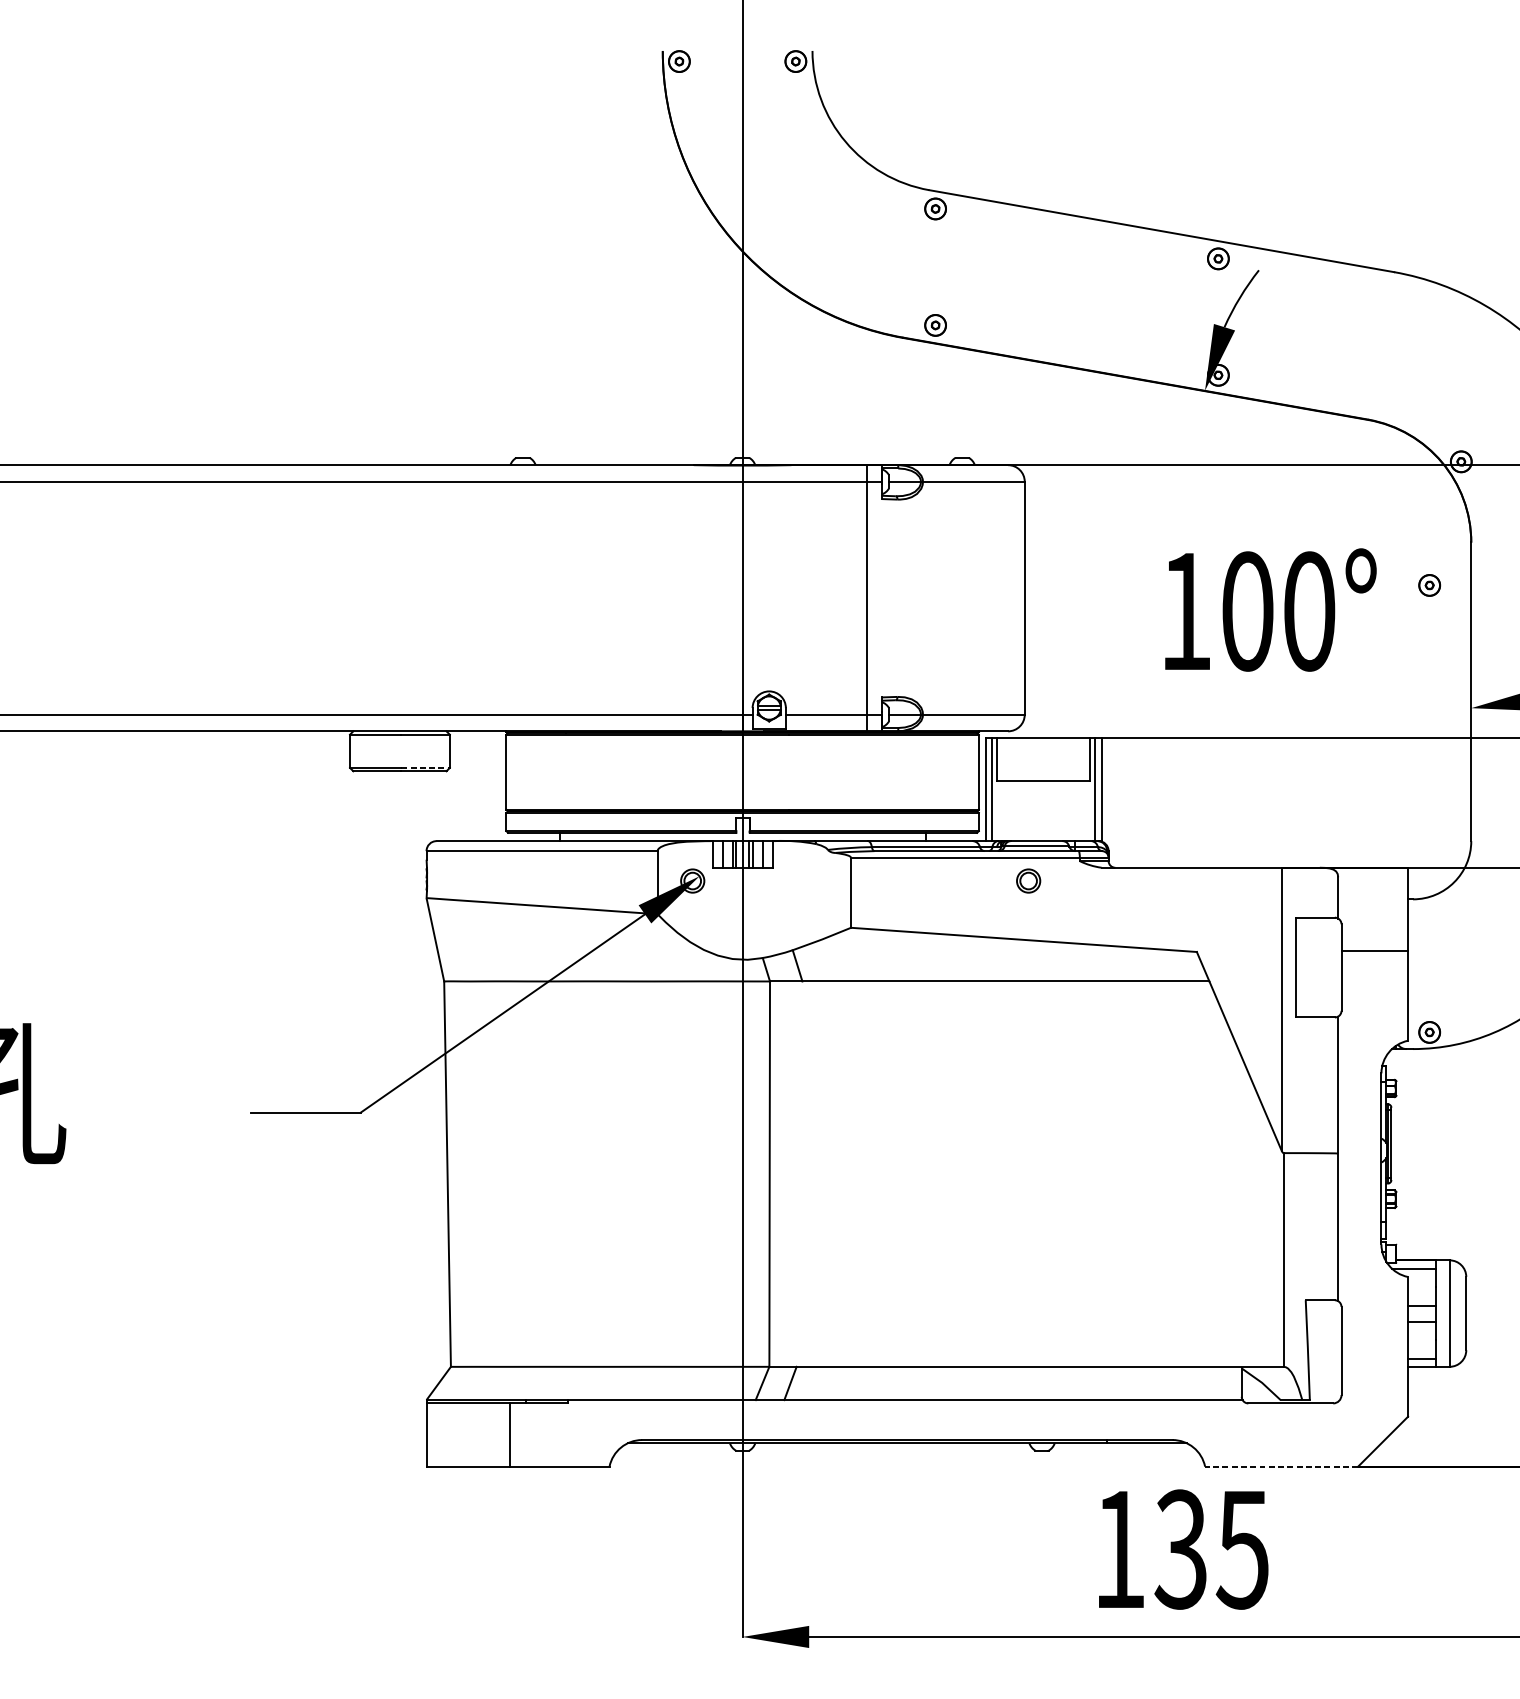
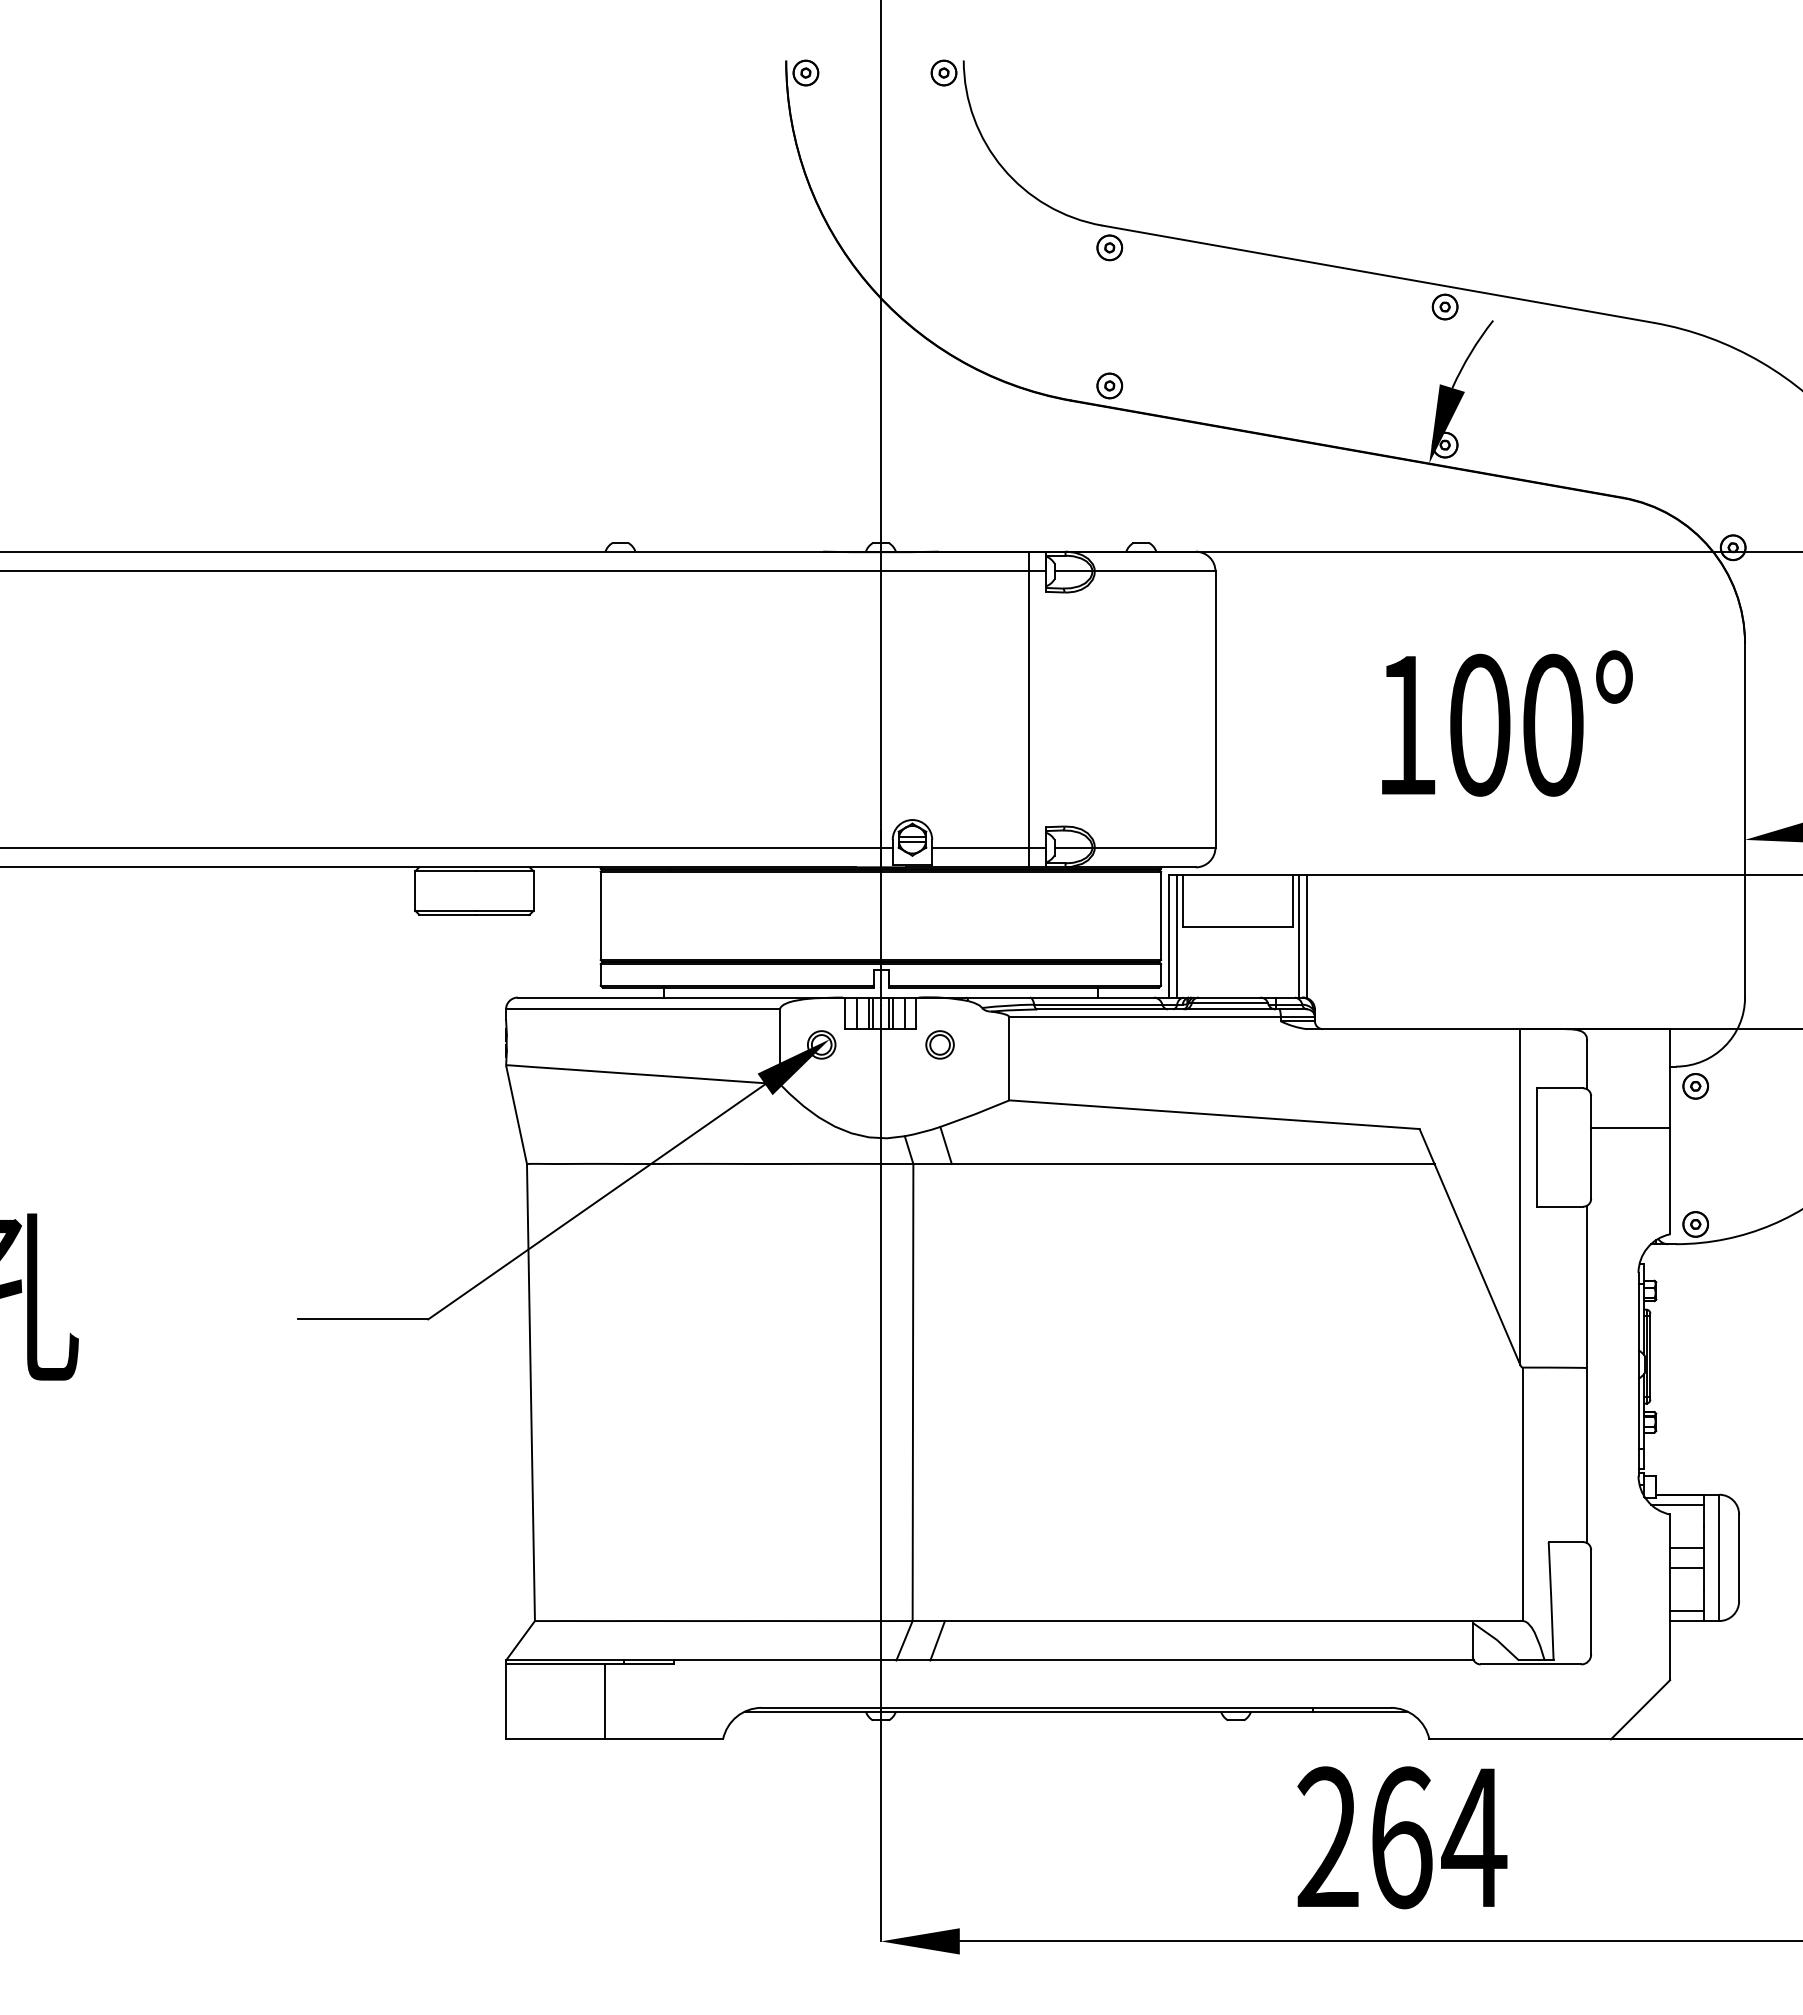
part: (1429, 585) -> (1695, 1086), moved
line: (425, 767) -> (504, 910), dashed -> solid
part: (1028, 880) -> (939, 1044), moved
line: (1281, 1466) -> (1520, 1739), dashed -> solid
text: (1182, 1549) -> (1402, 1837), 135 -> 264

